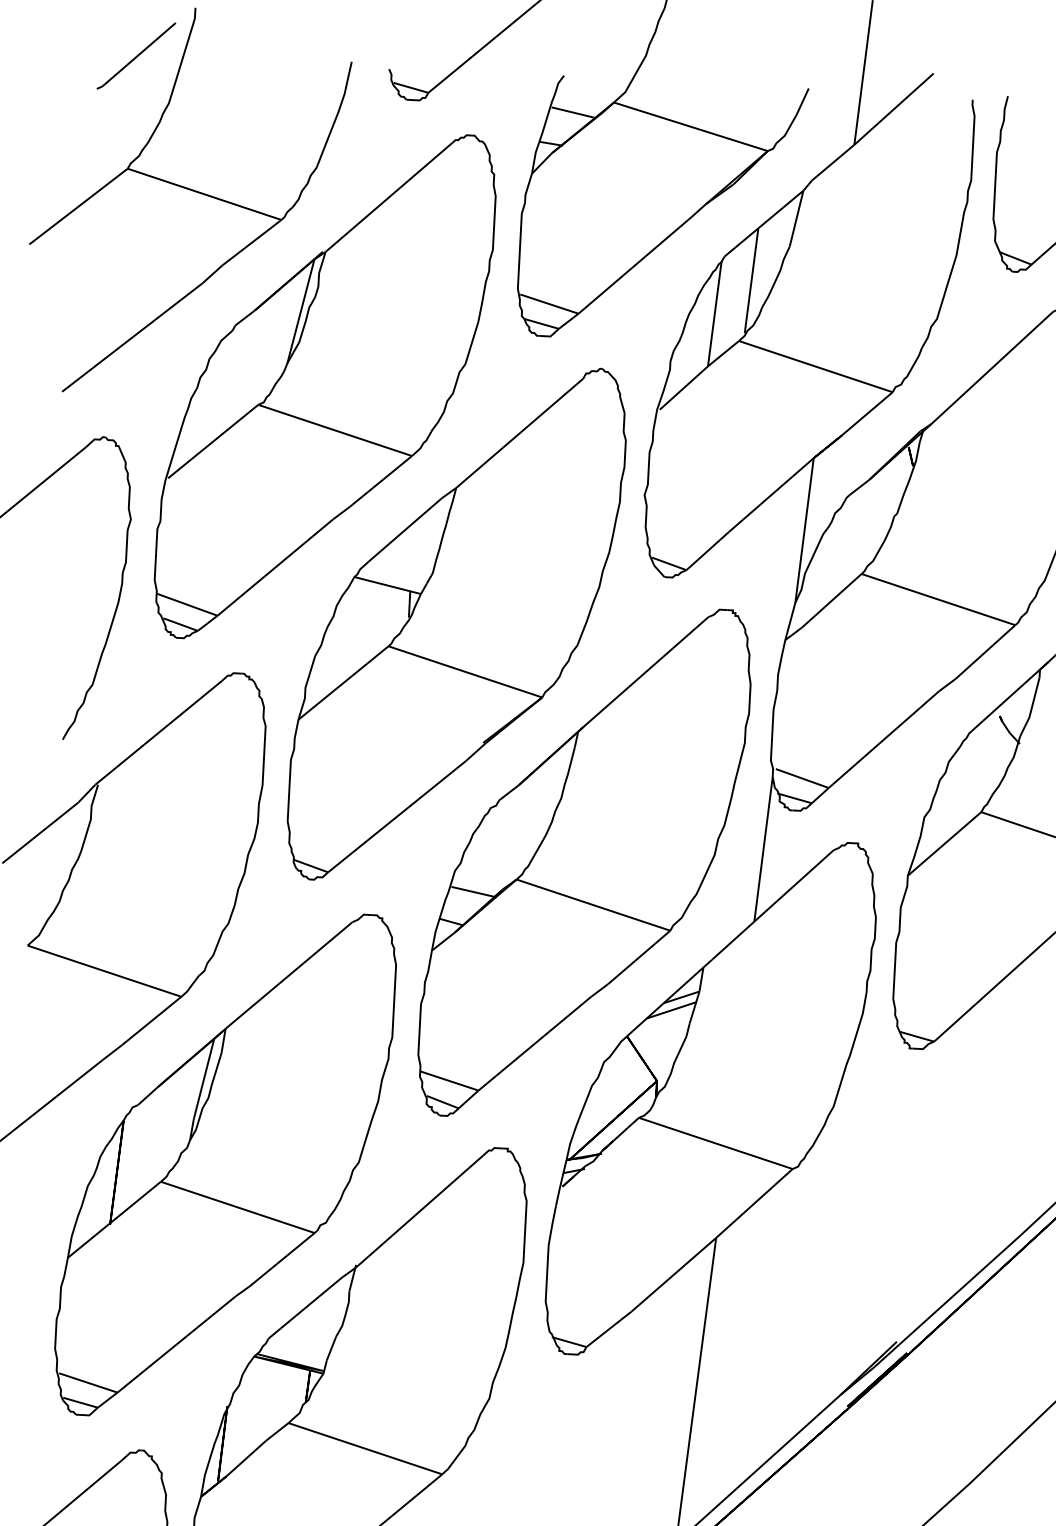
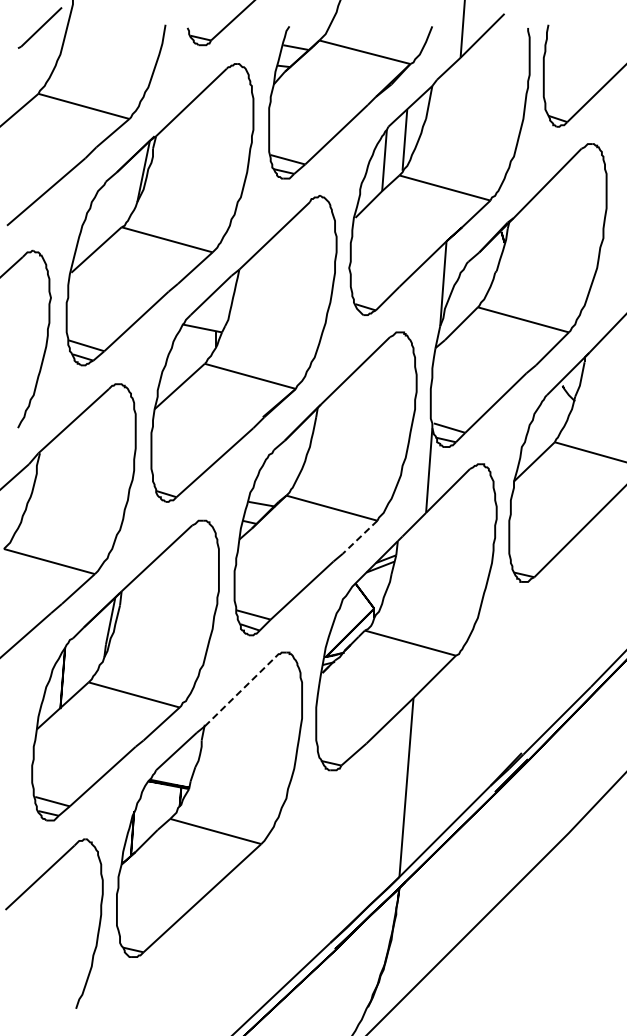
line: (639, 957) -> (360, 537), solid -> dashed
line: (420, 1211) -> (240, 691), solid -> dashed

